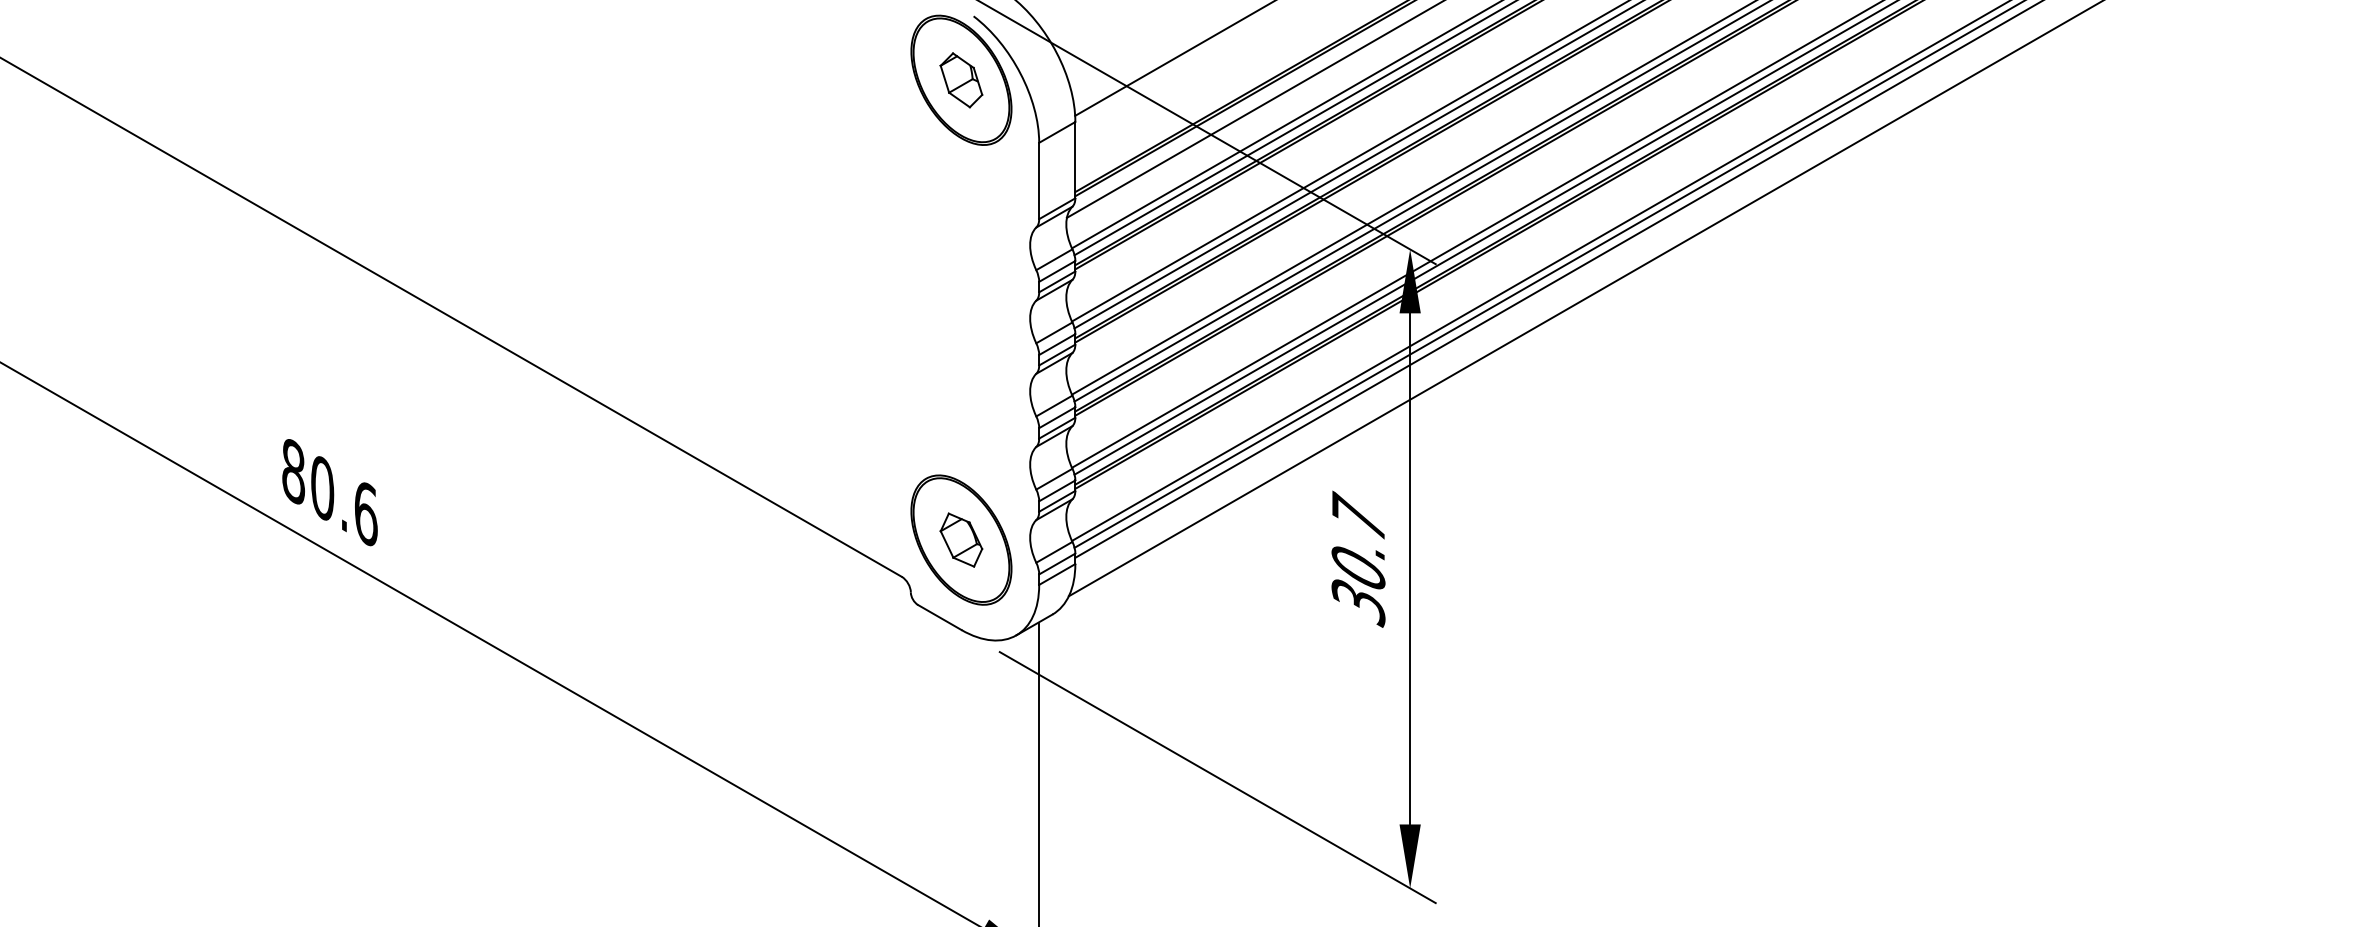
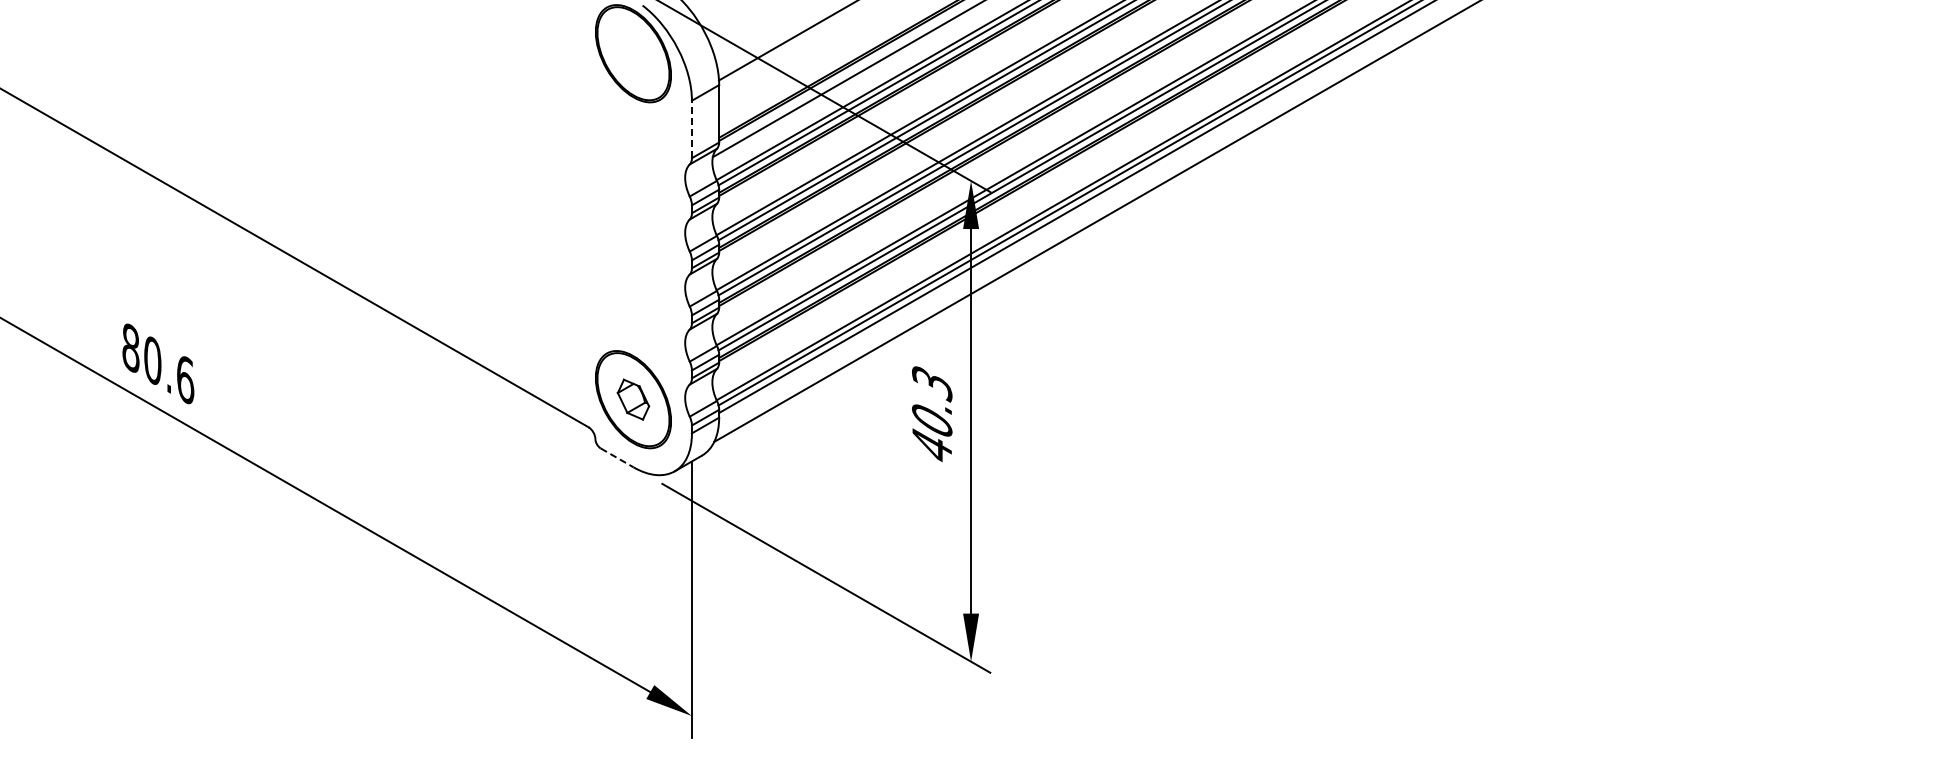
part: (961, 80) -> (633, 53), removed
line: (1038, 181) -> (691, 129), solid -> dashed
text: (1358, 558) -> (932, 413), 30.7 -> 40.3
line: (940, 616) -> (617, 457), solid -> dashed

